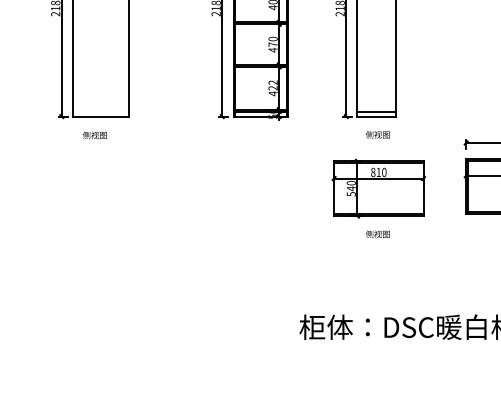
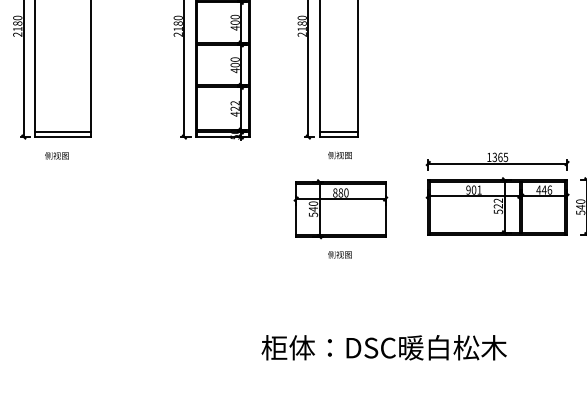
text: (272, 43) -> (234, 64), 470 -> 400
line: (100, 111) -> (62, 132), added
text: (378, 171) -> (340, 192), 810 -> 880

